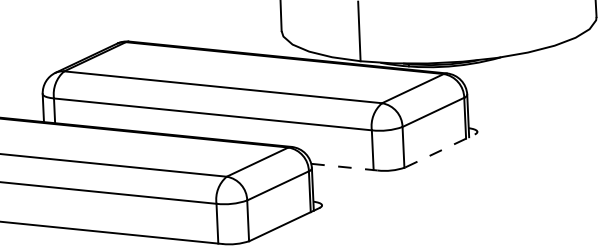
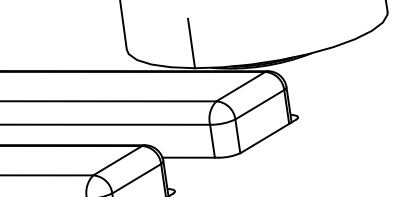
line: (440, 150) -> (268, 135), dashed -> solid
line: (344, 167) -> (190, 157), dashed -> solid

